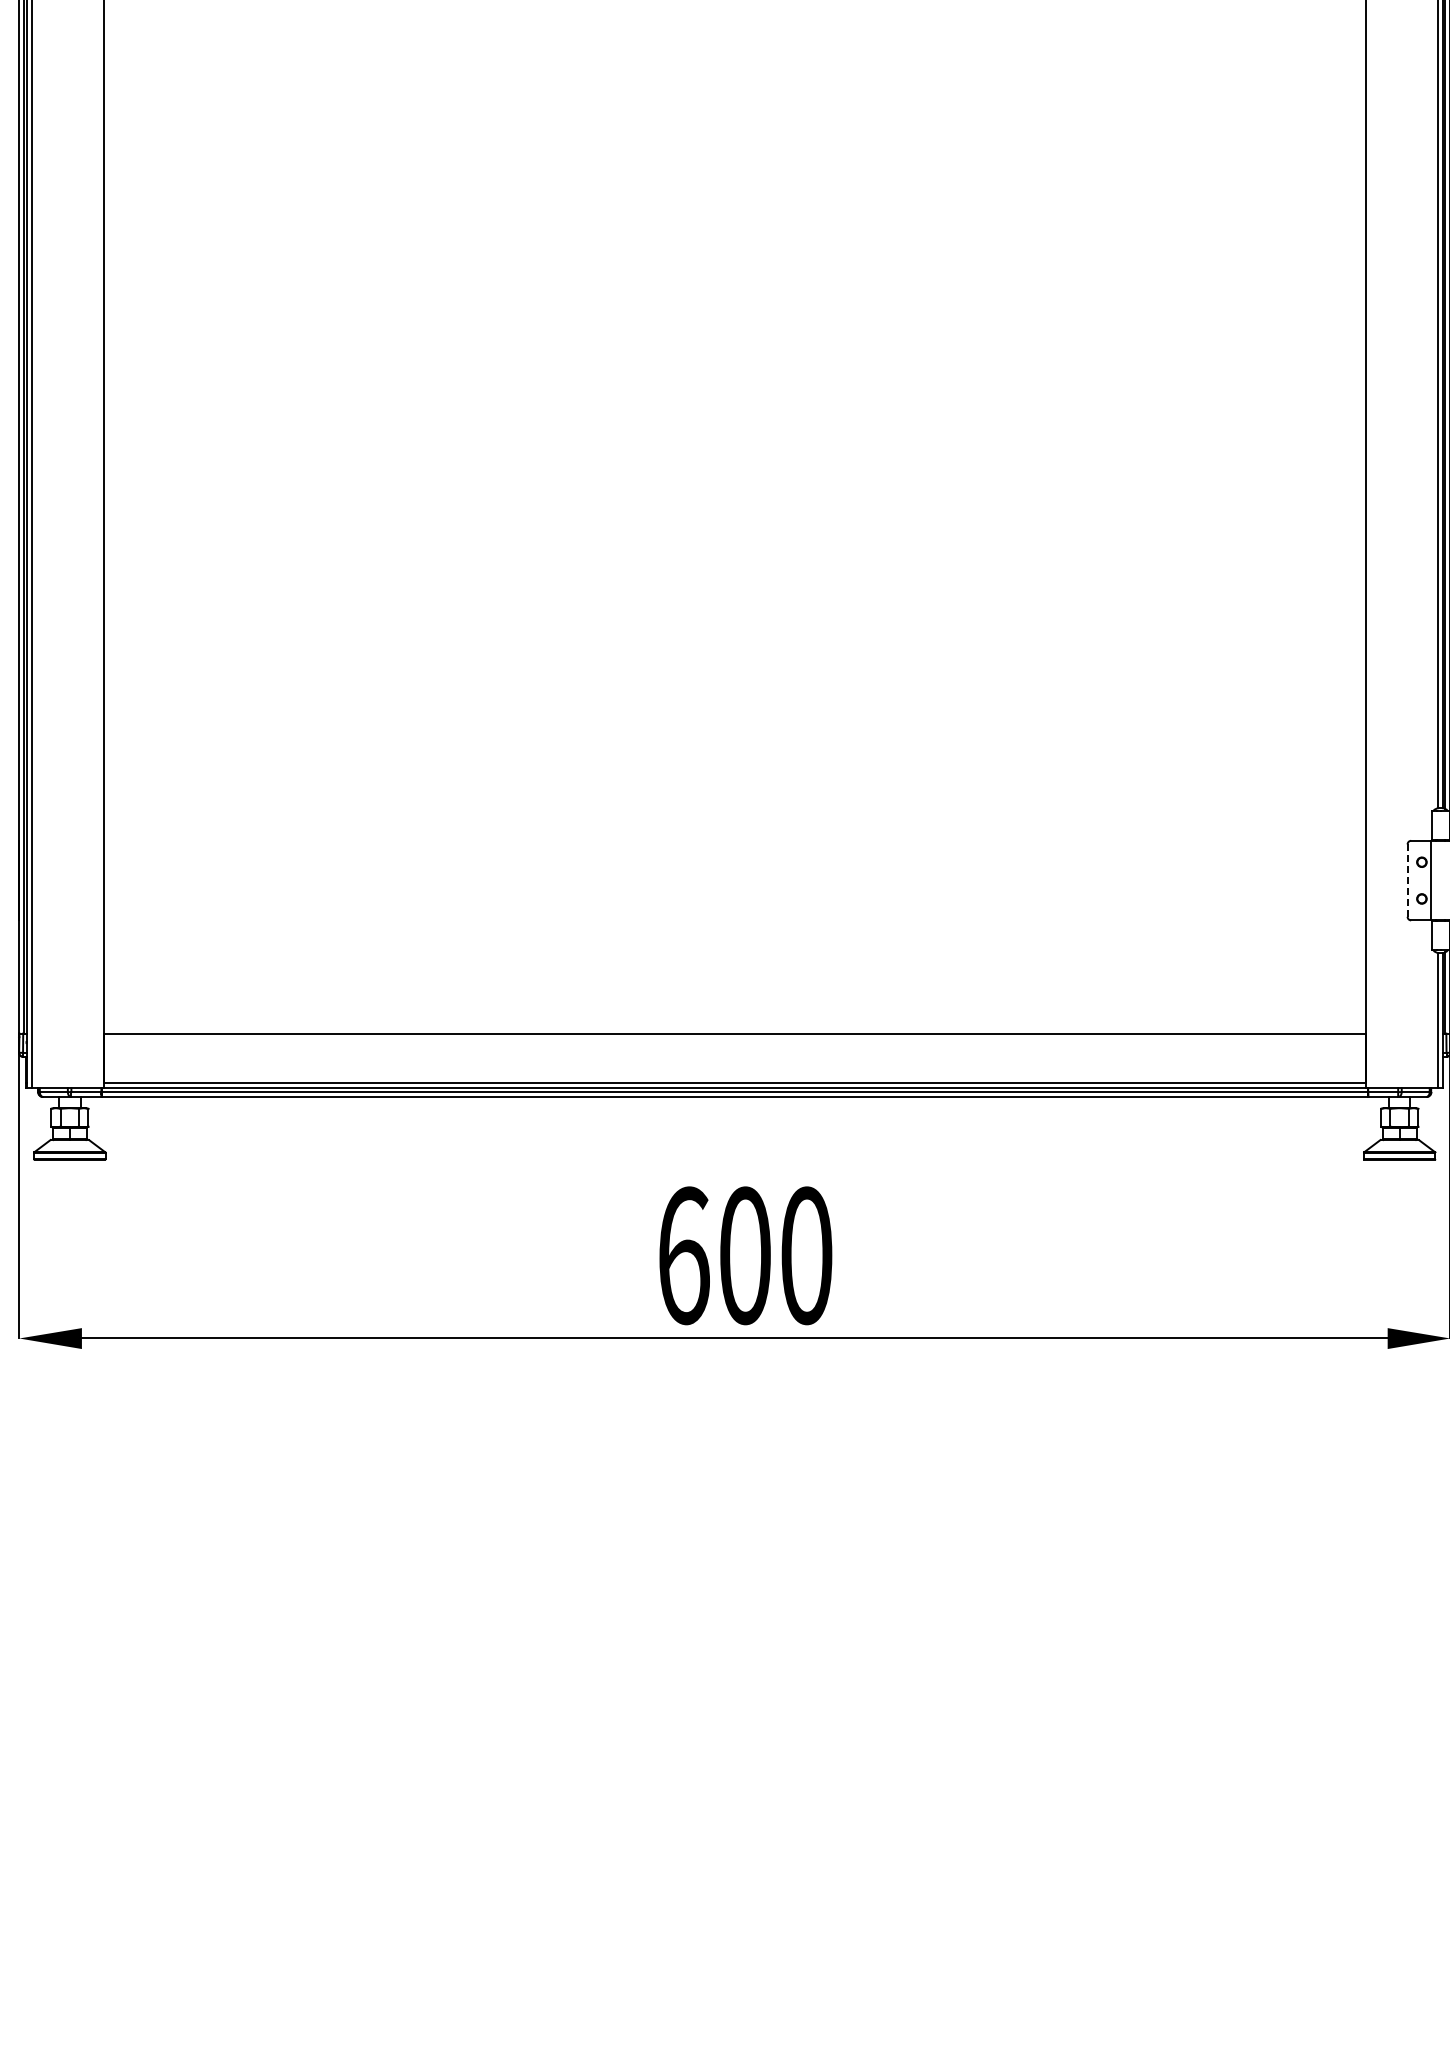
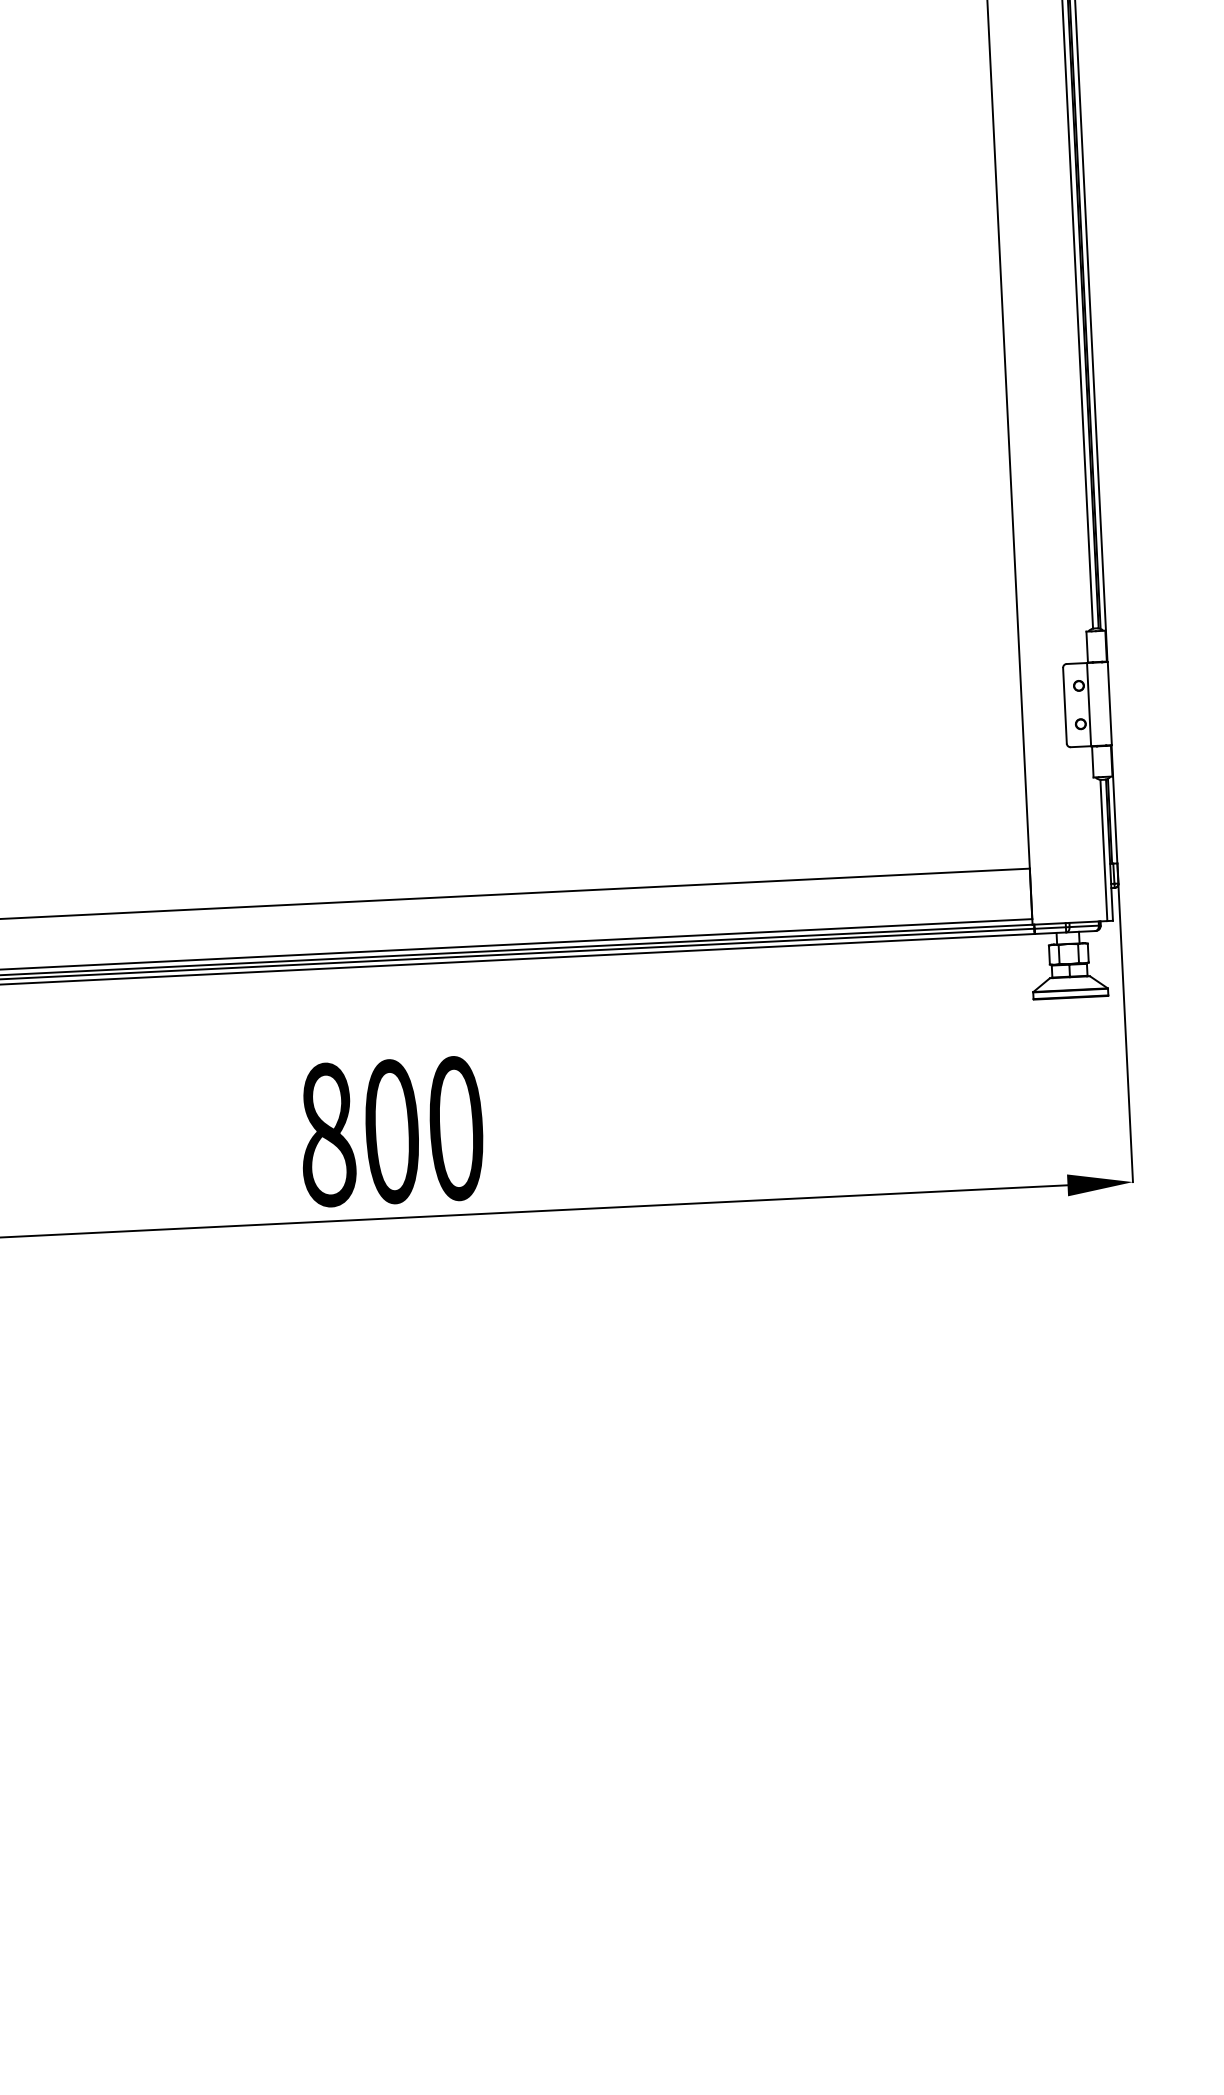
line: (1407, 880) -> (1064, 705), dashed -> solid
text: (683, 1255) -> (327, 1134), 600 -> 800

